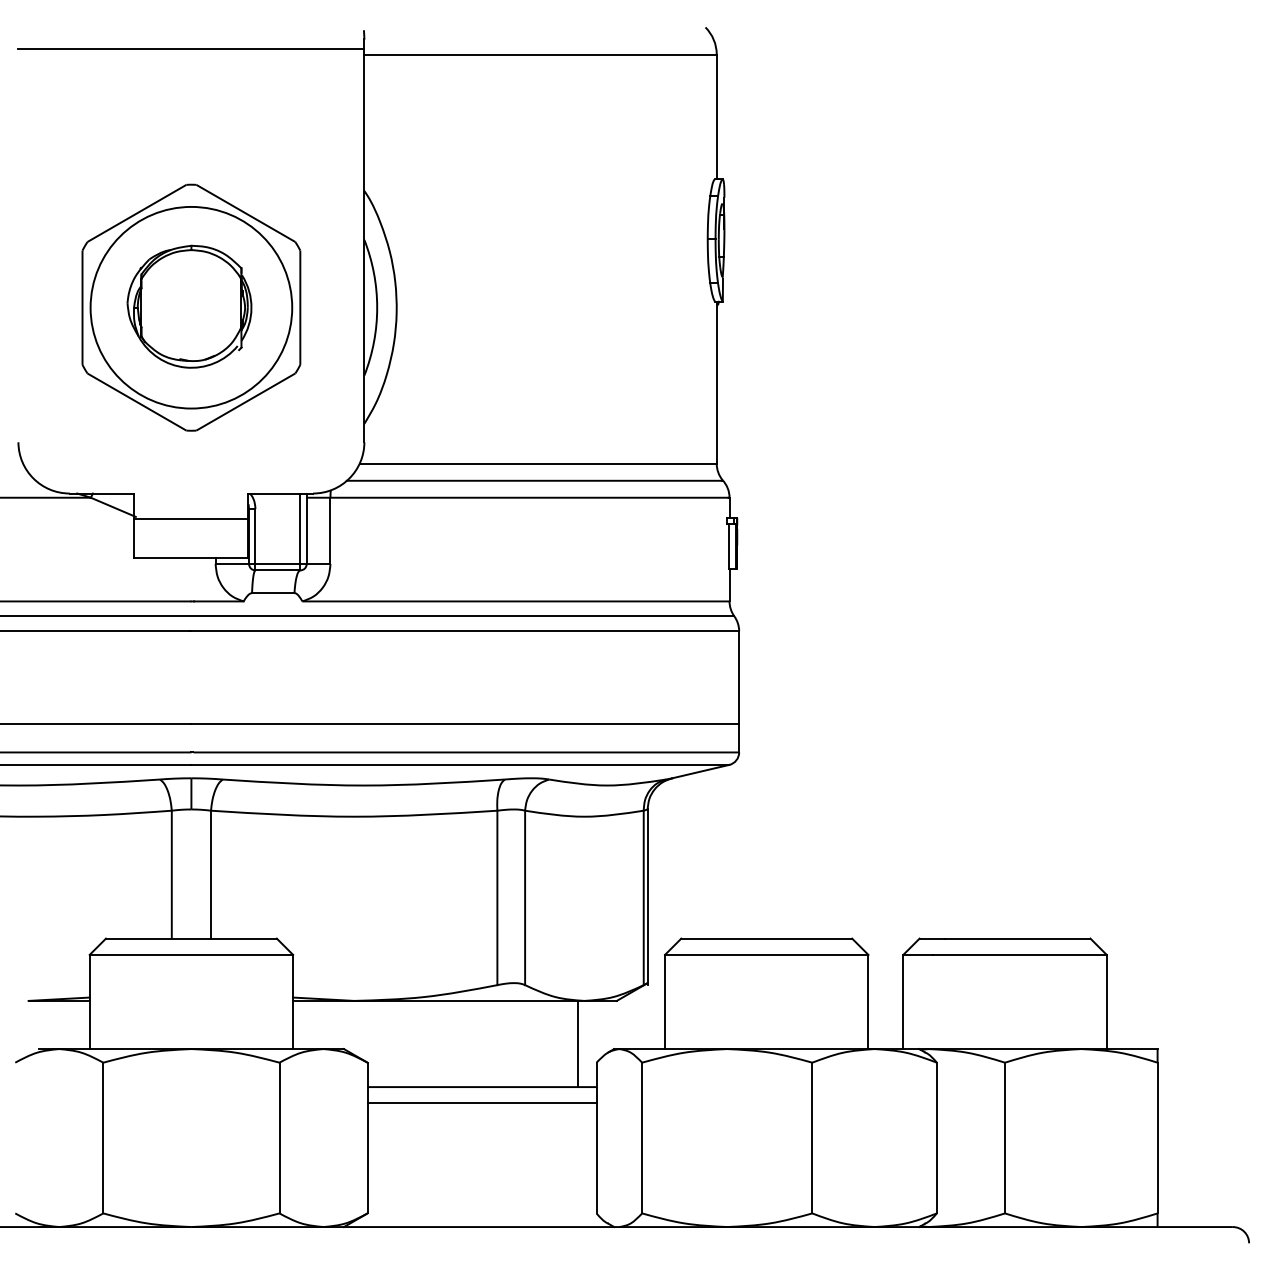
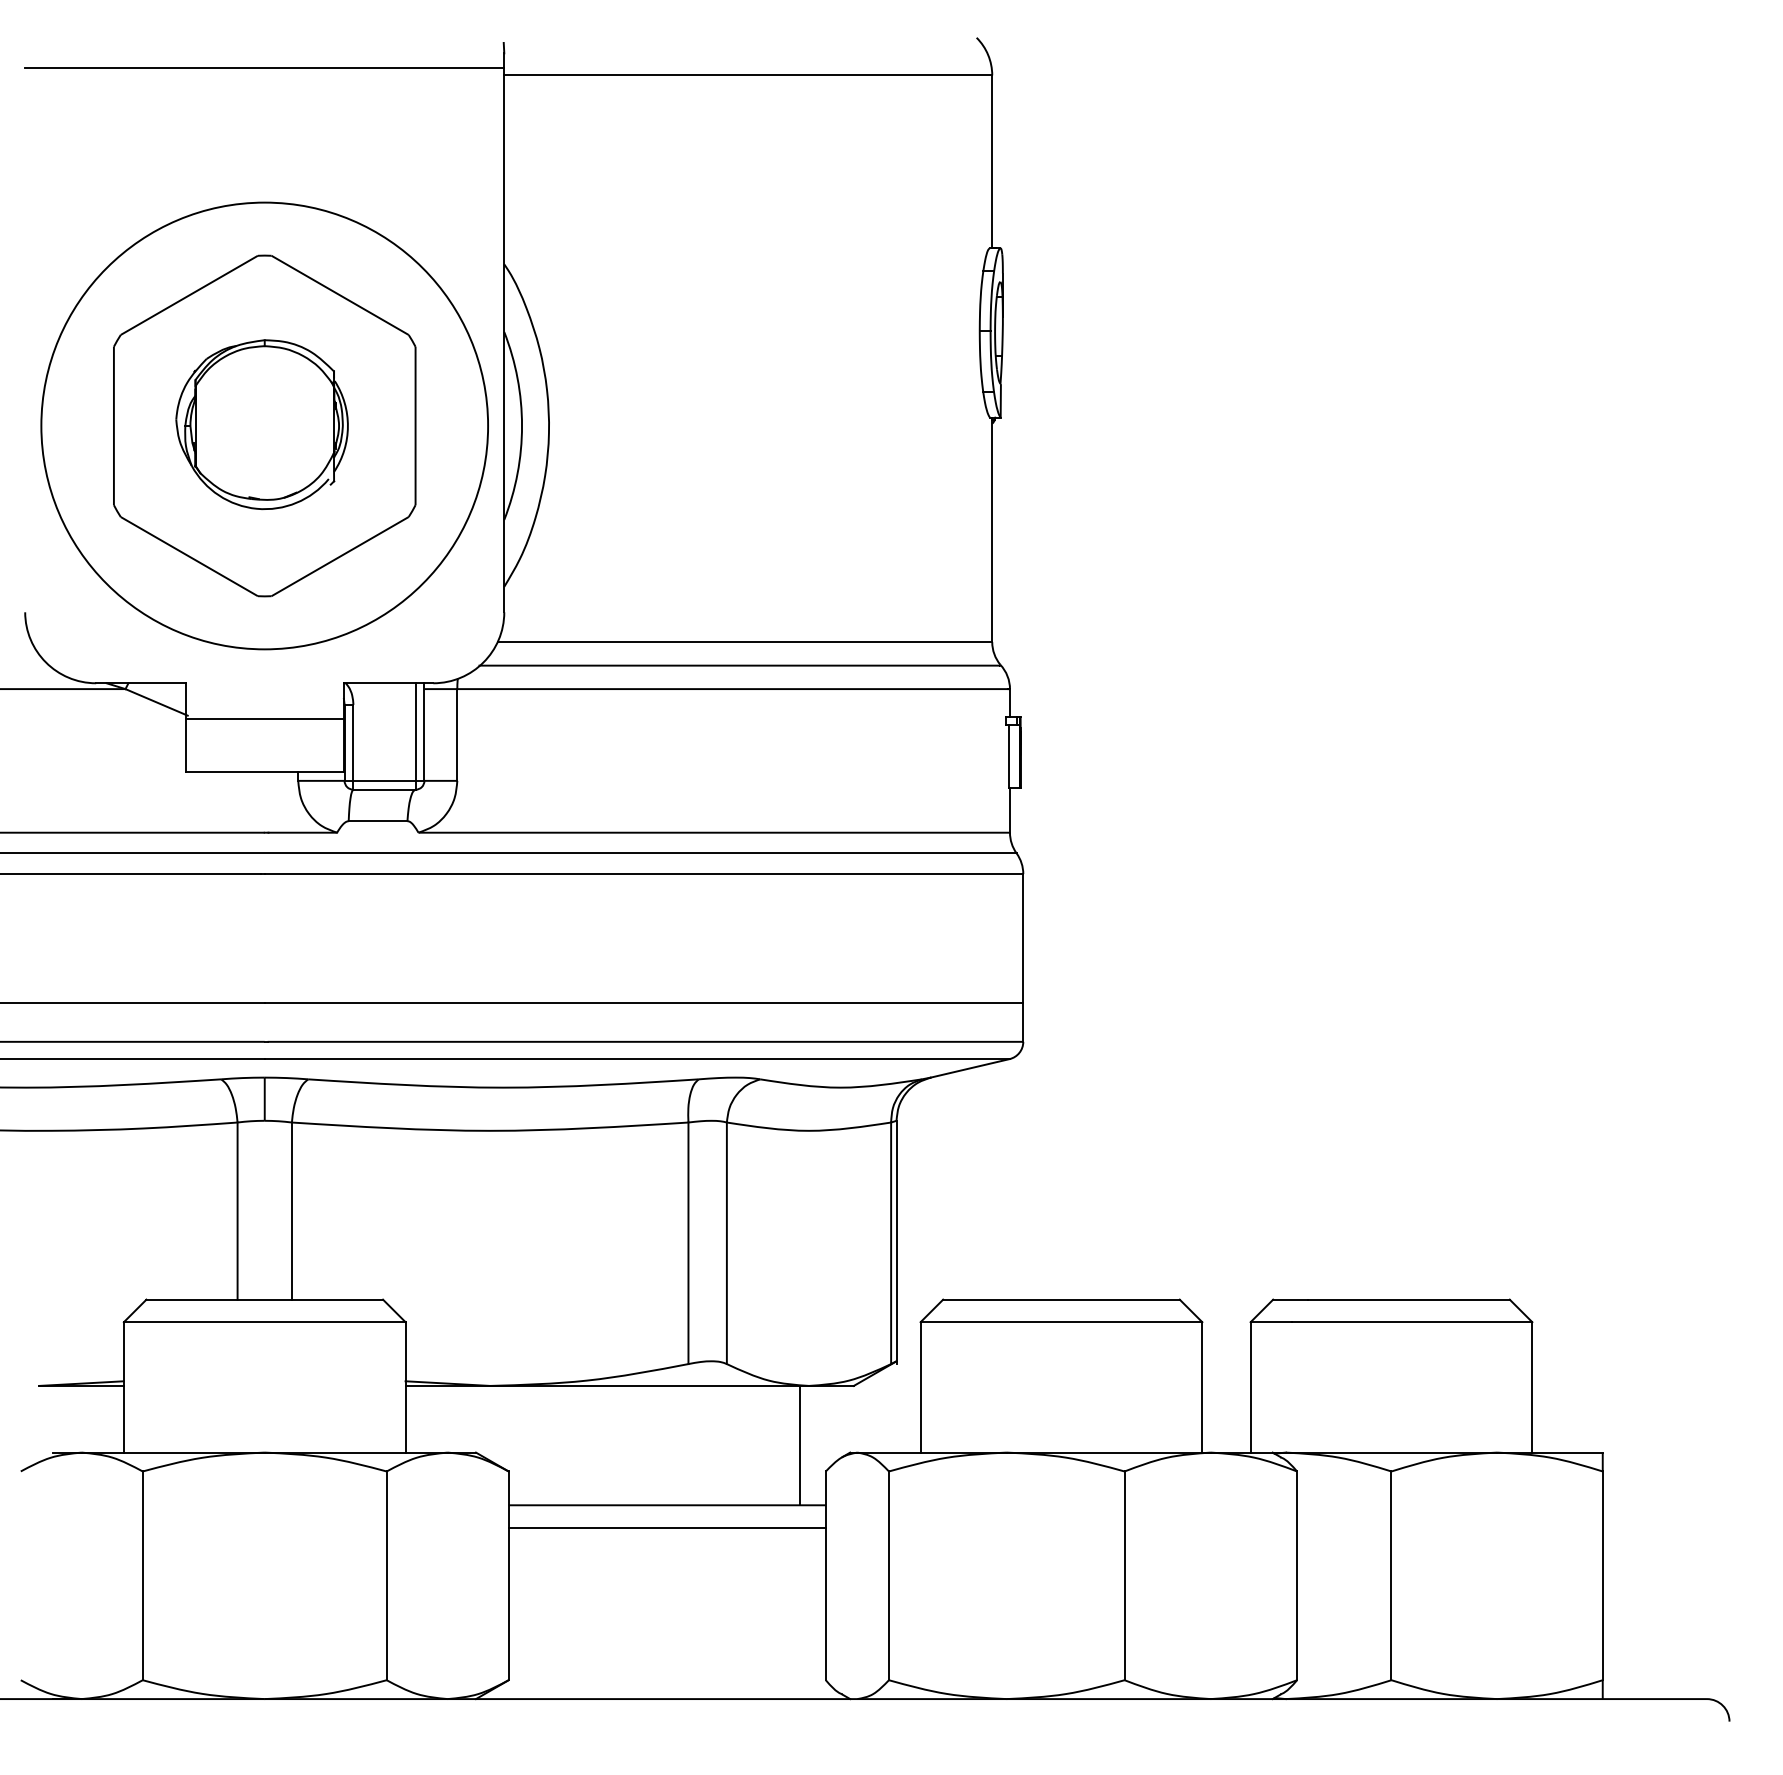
circle: (191, 307) -> (264, 425), size x1.6

